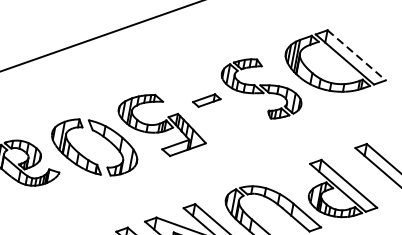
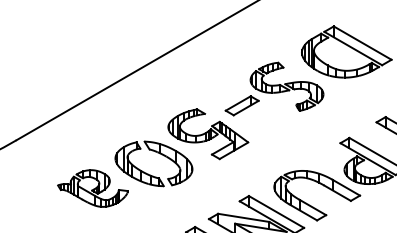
line: (357, 55) -> (363, 43), dashed -> solid
part: (206, 100) -> (241, 105), size x1.43

